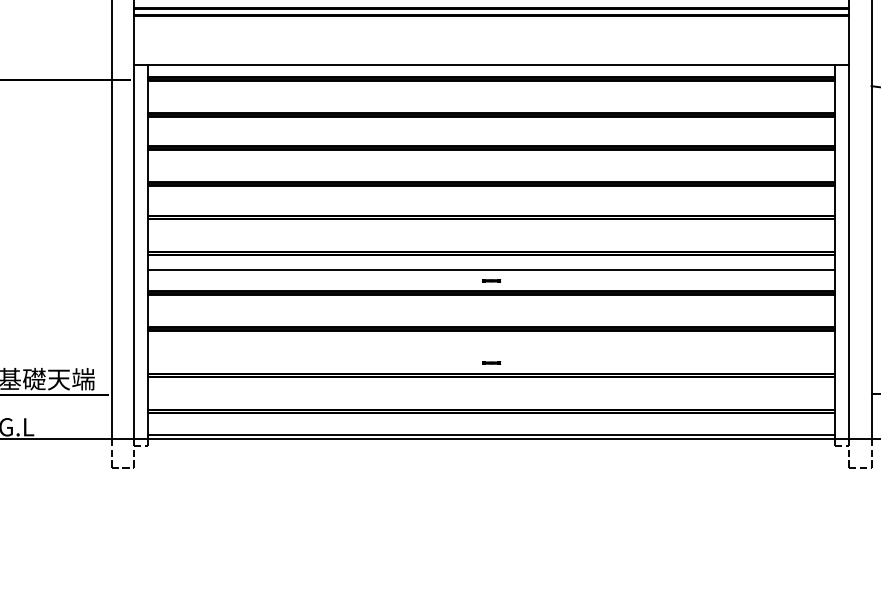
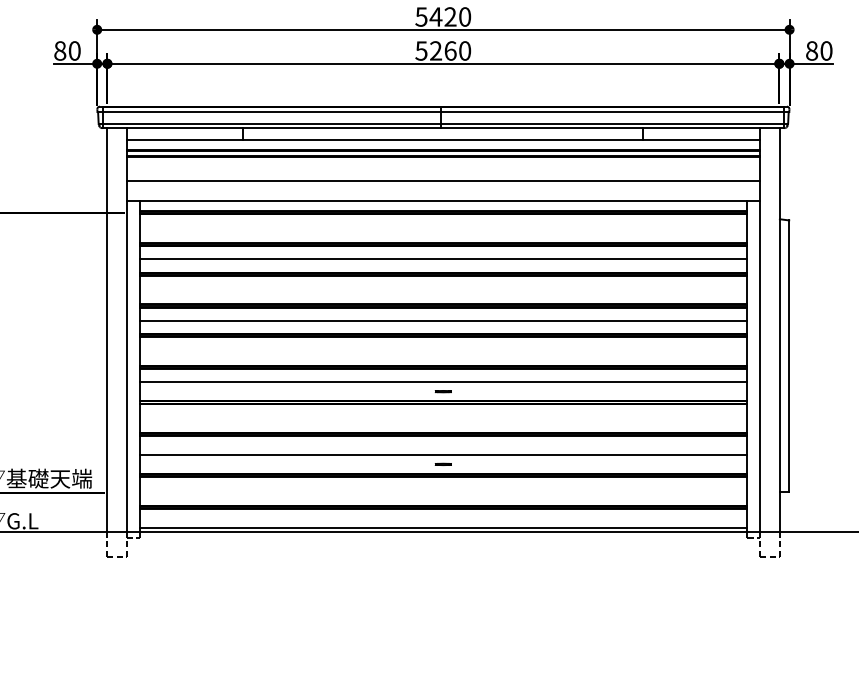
line: (491, 42) -> (443, 180), added
line: (491, 131) -> (443, 259), added
line: (491, 200) -> (443, 320), added
line: (491, 351) -> (443, 454), added

